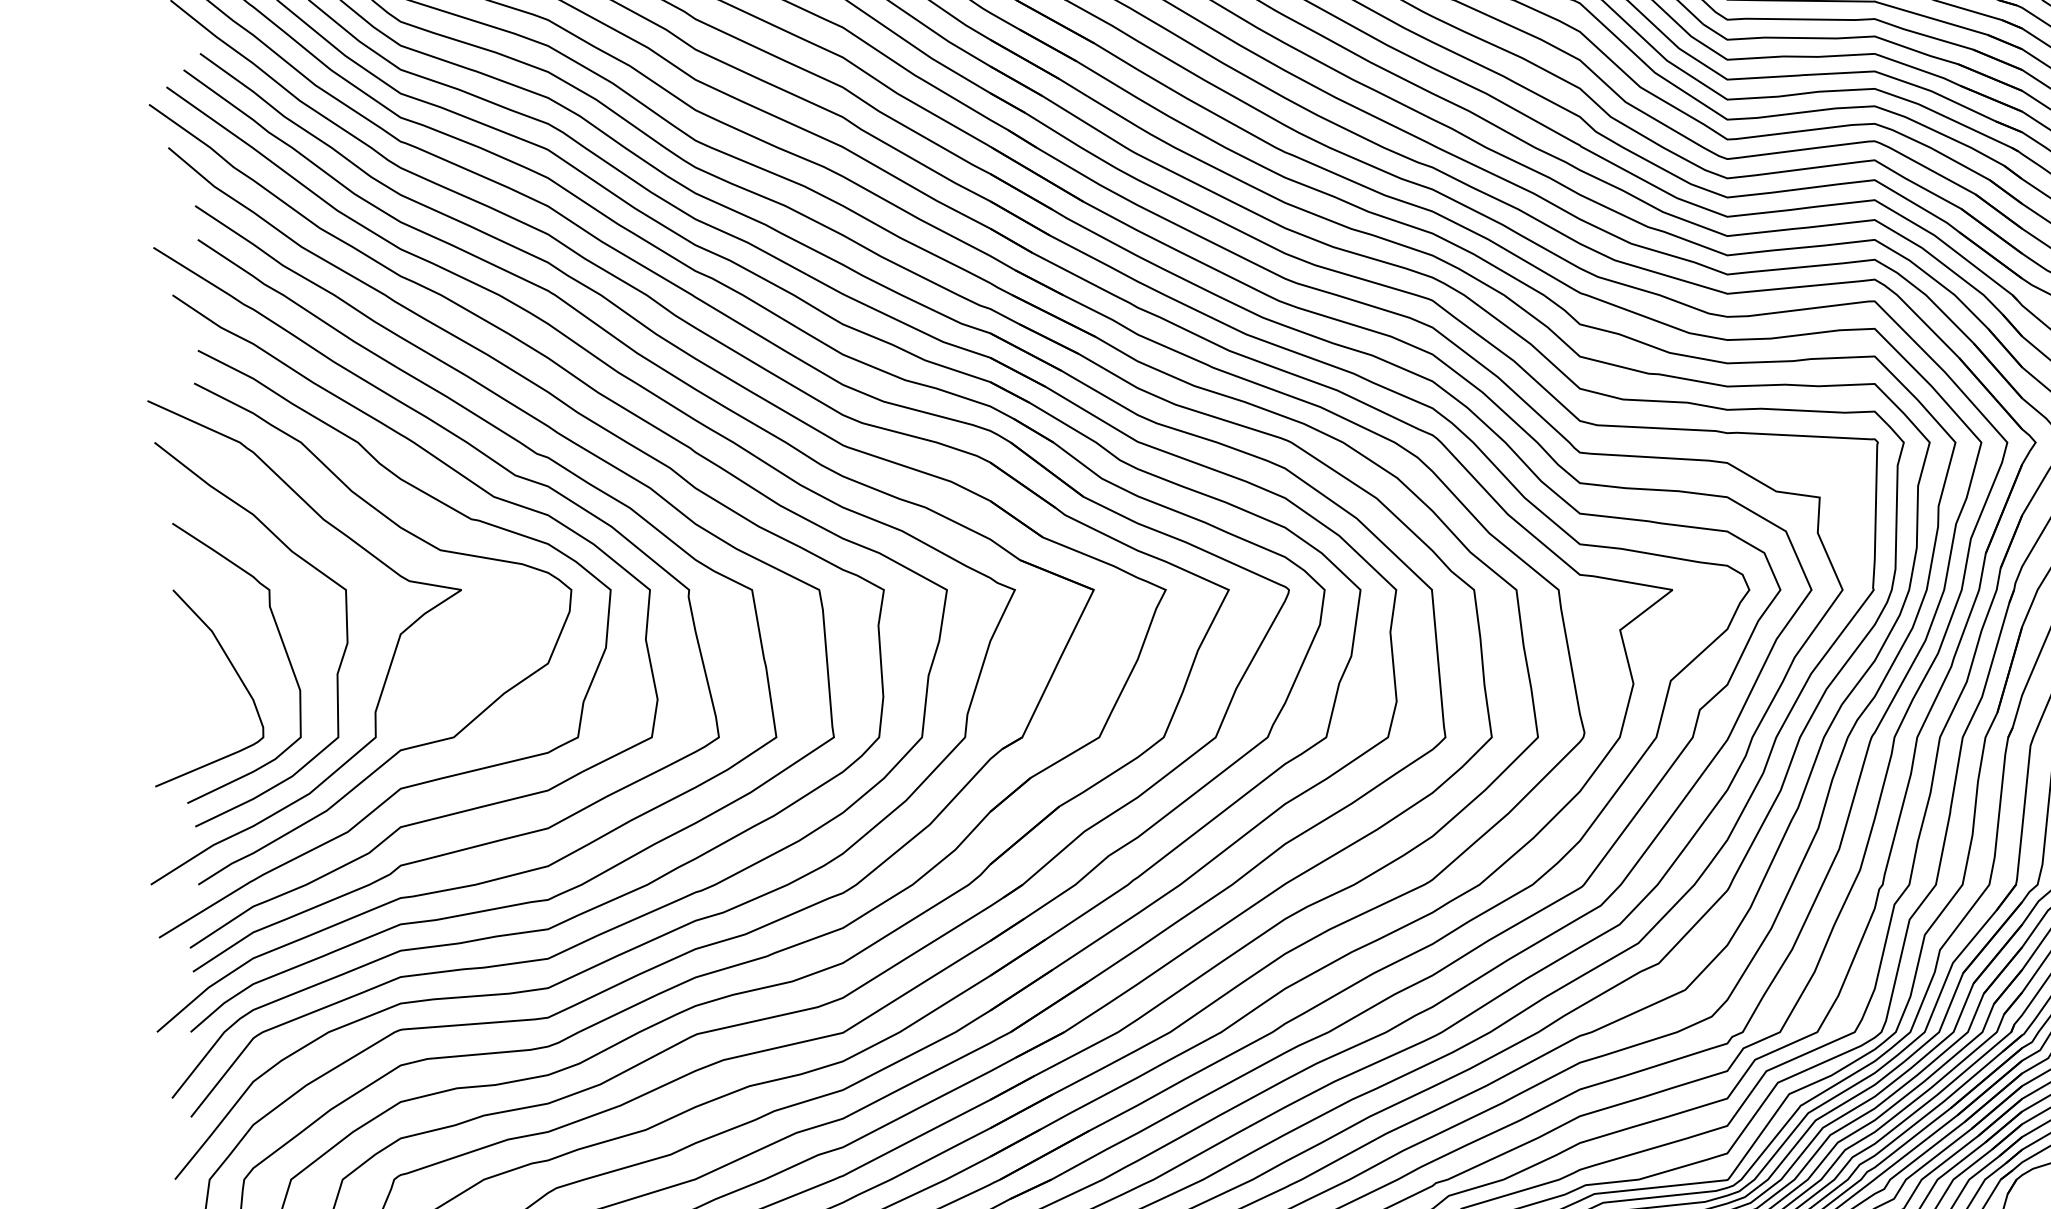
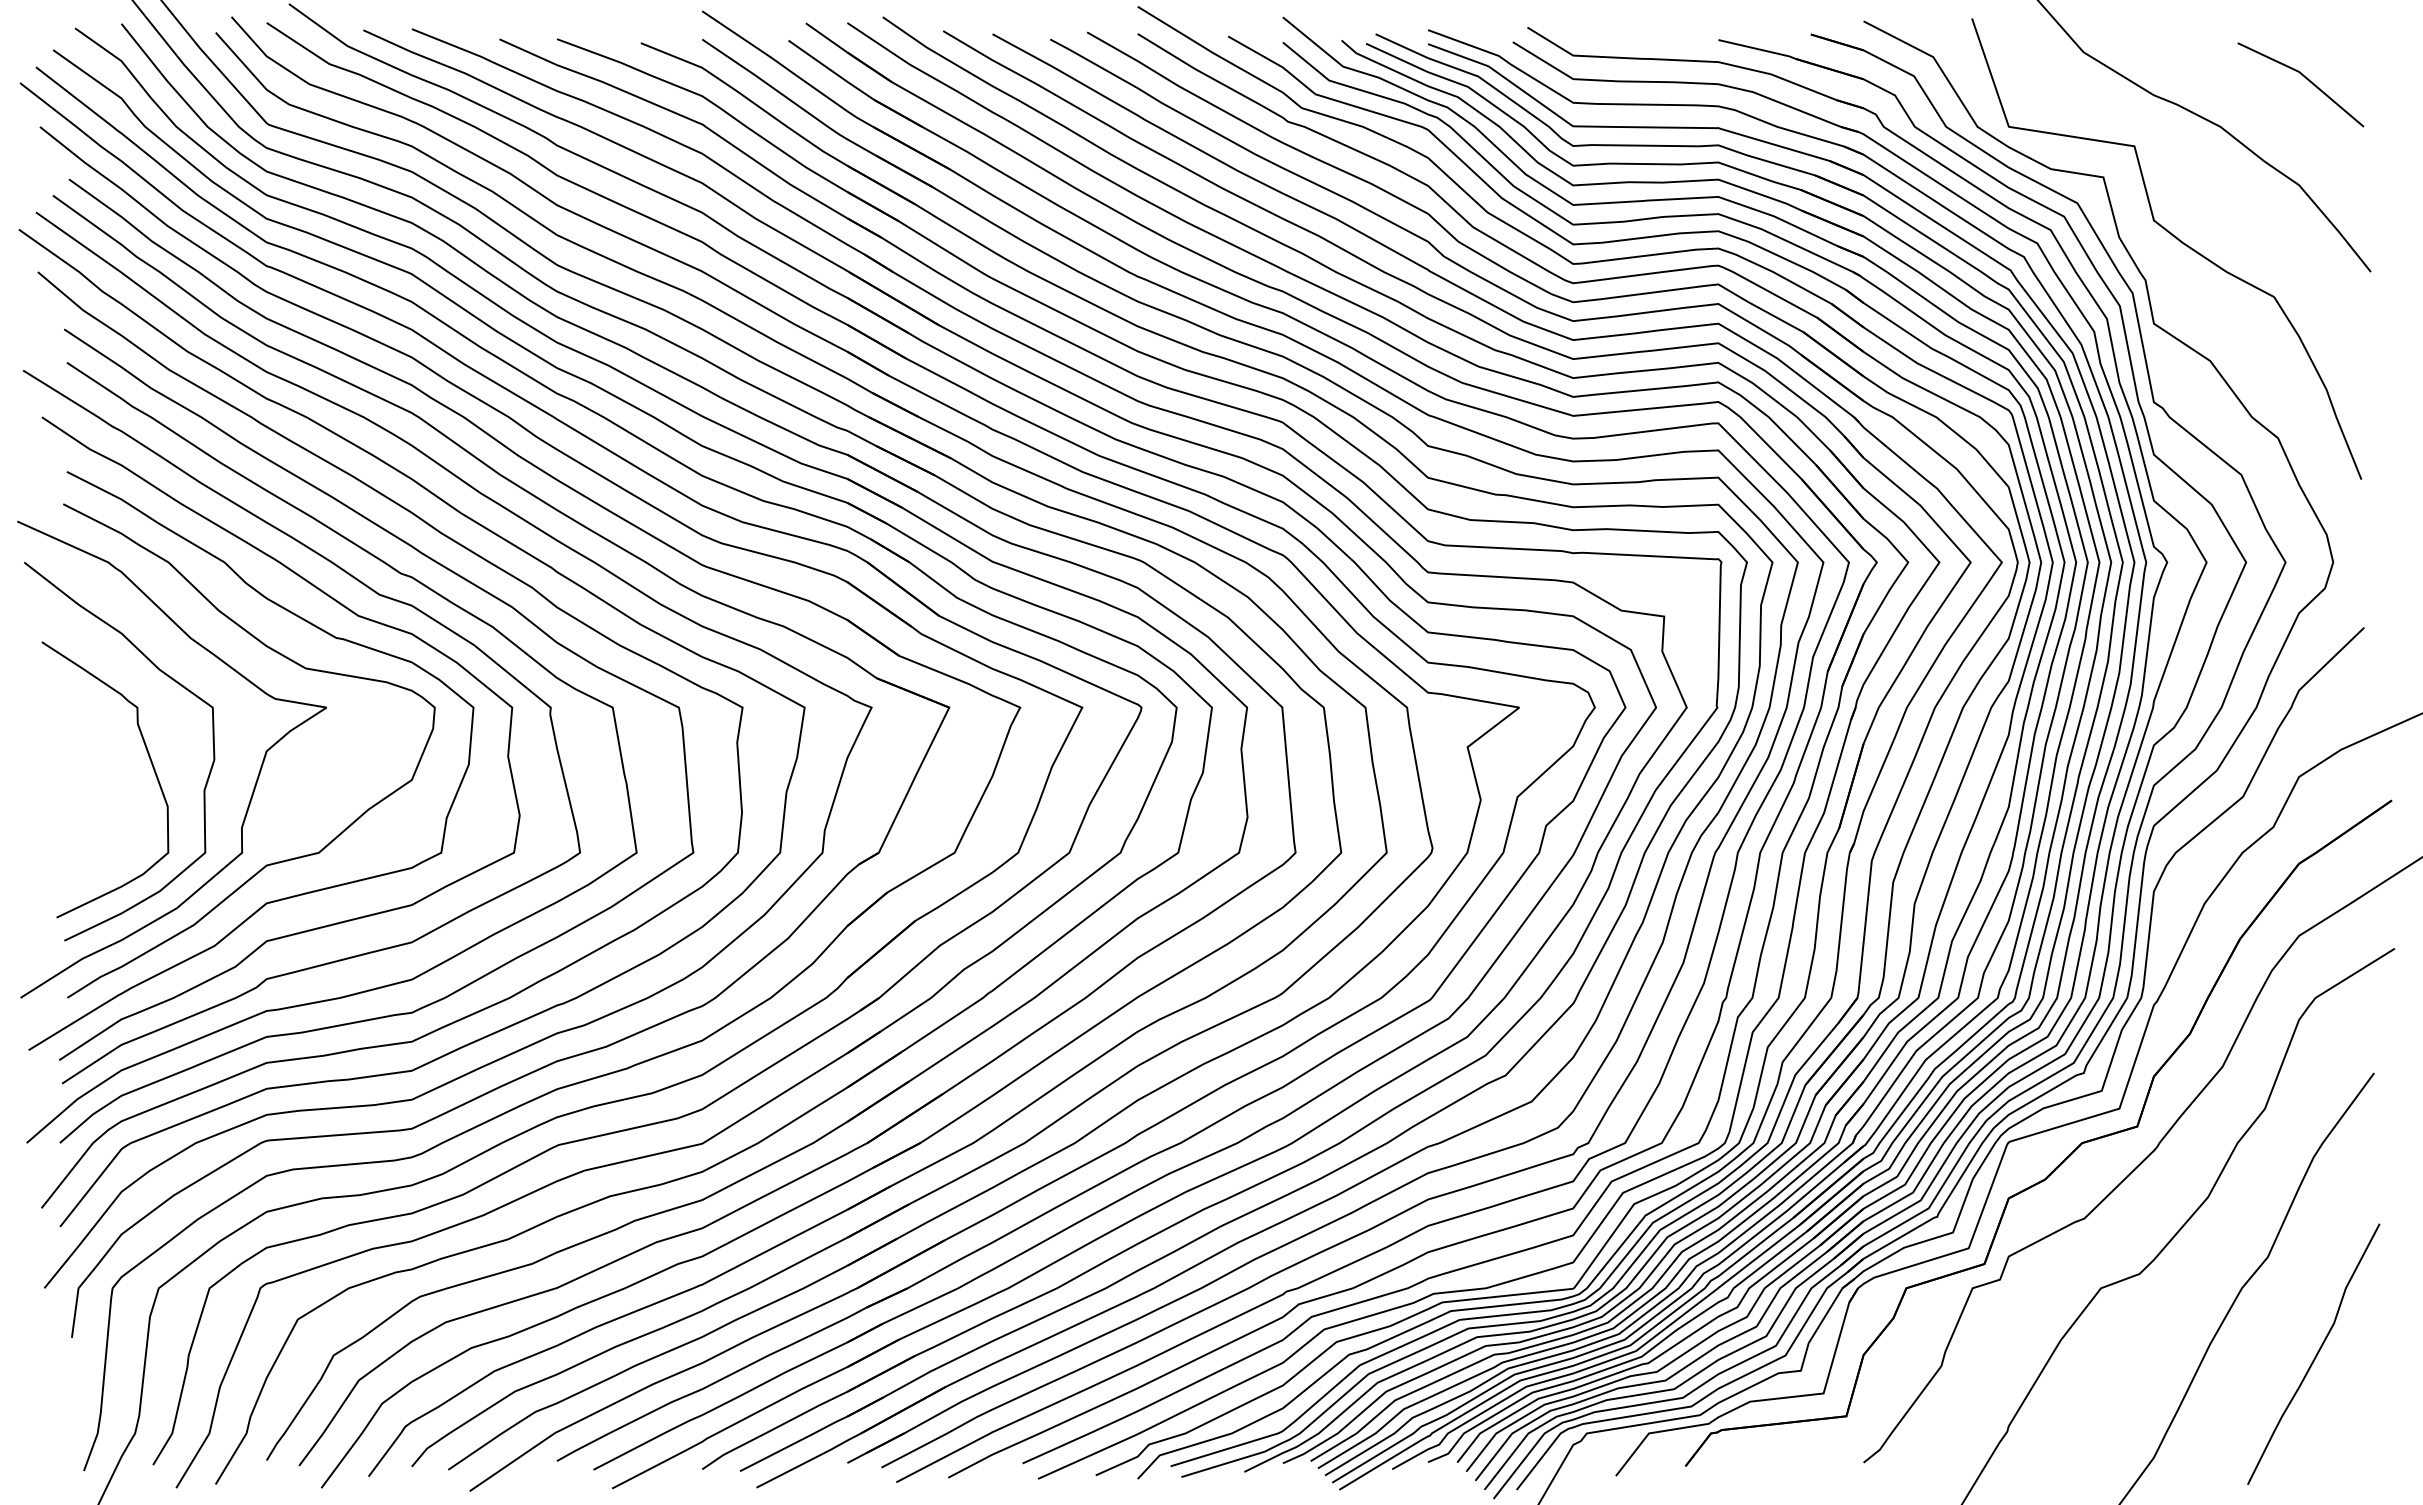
curve: (235, 672) -> (103, 788), removed

